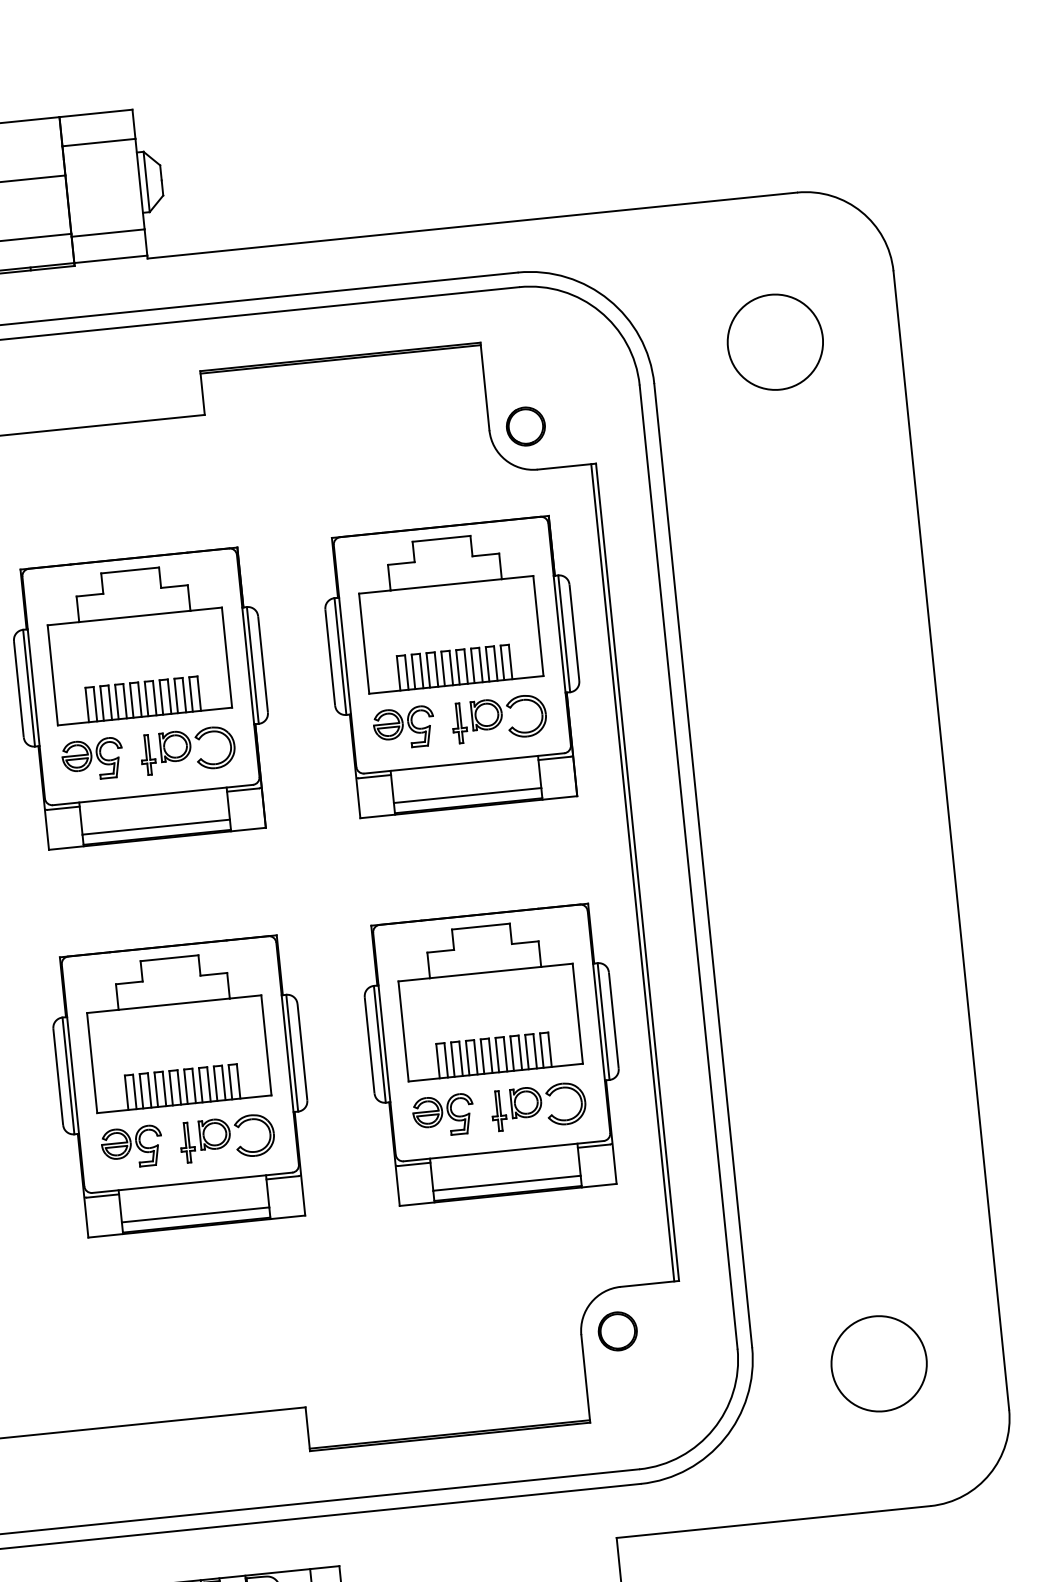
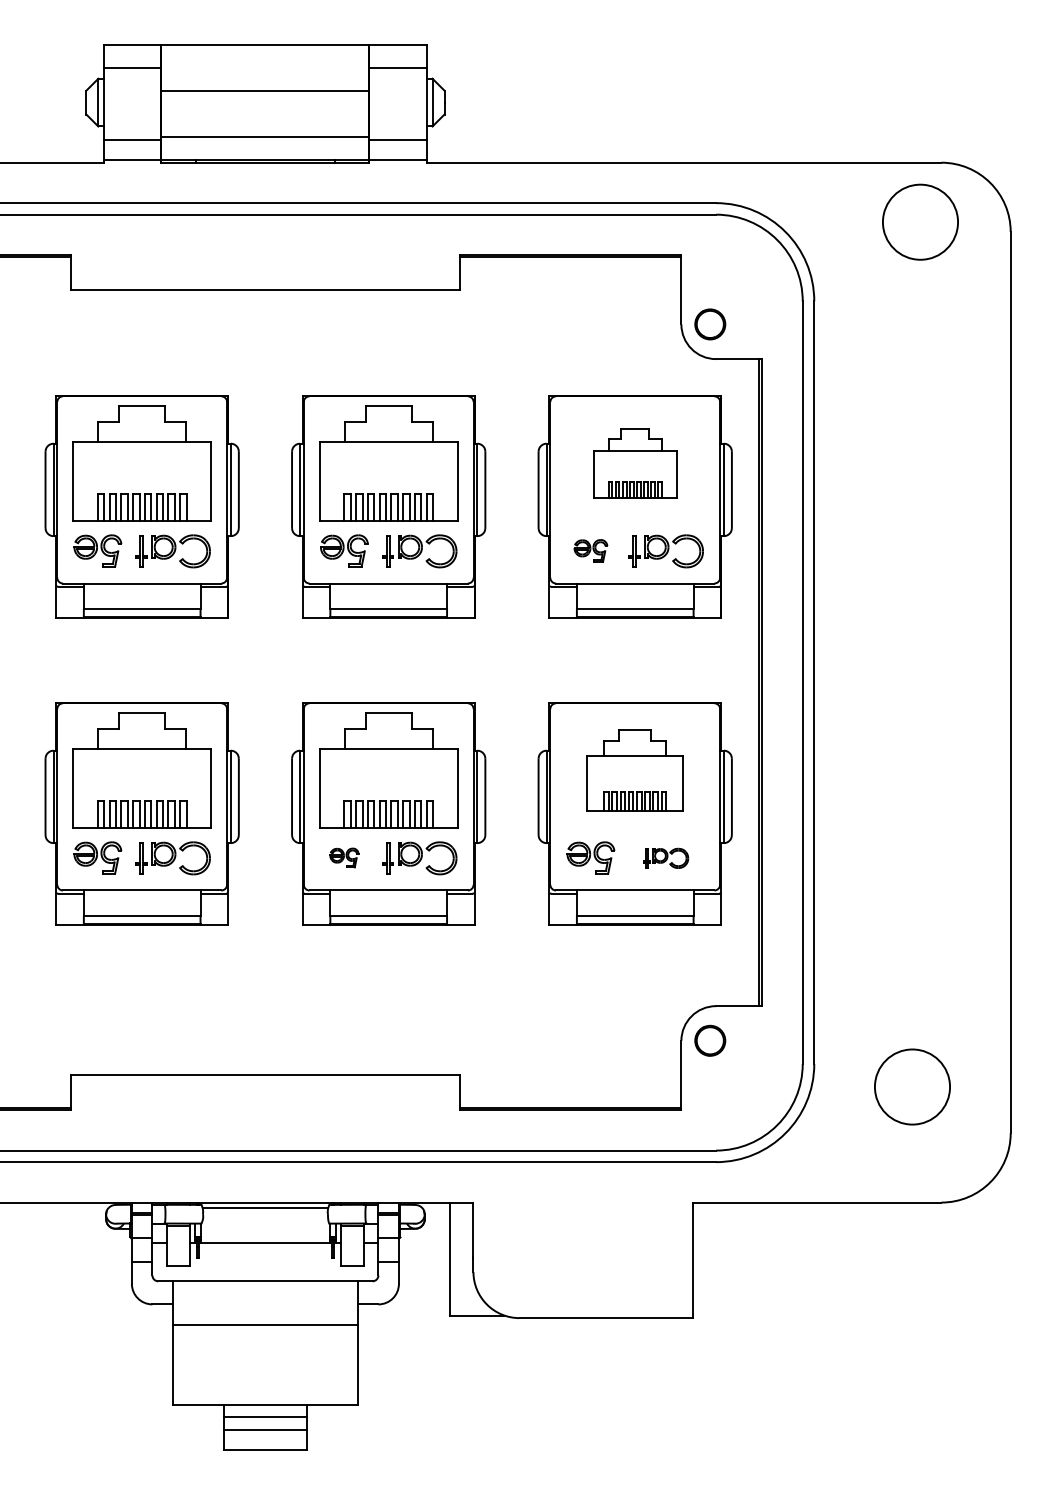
circle: (775, 341) -> (920, 221), moved
part: (448, 611) -> (634, 463), size x0.6
part: (403, 727) -> (590, 550), size x0.7
part: (487, 999) -> (634, 770), size x0.7
part: (537, 1106) -> (665, 858), size x0.6
part: (132, 1146) -> (344, 857), size x0.6

